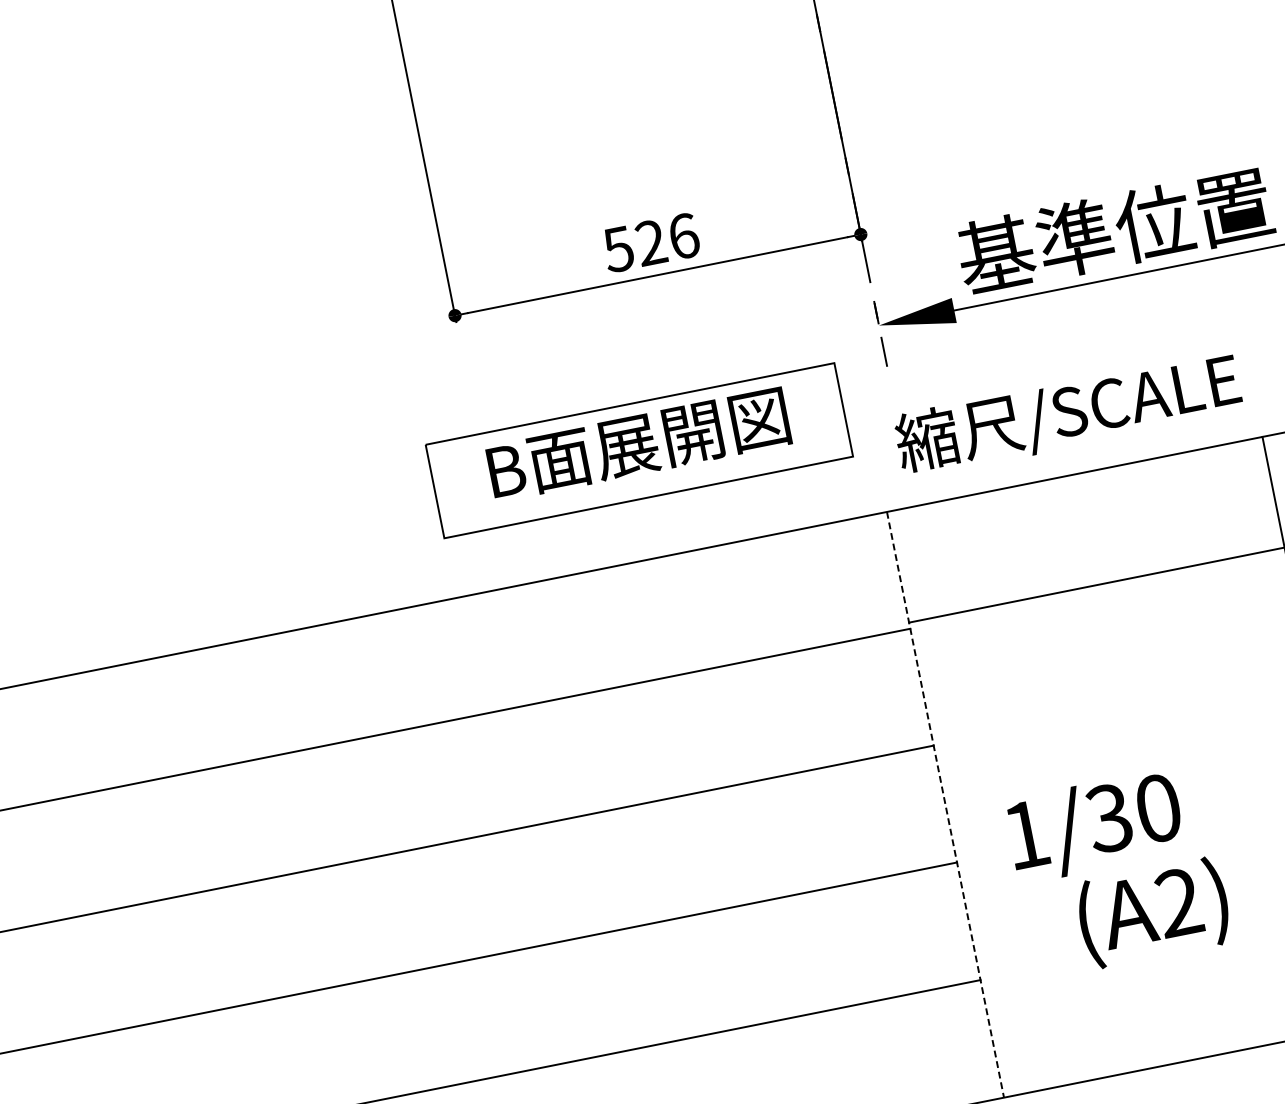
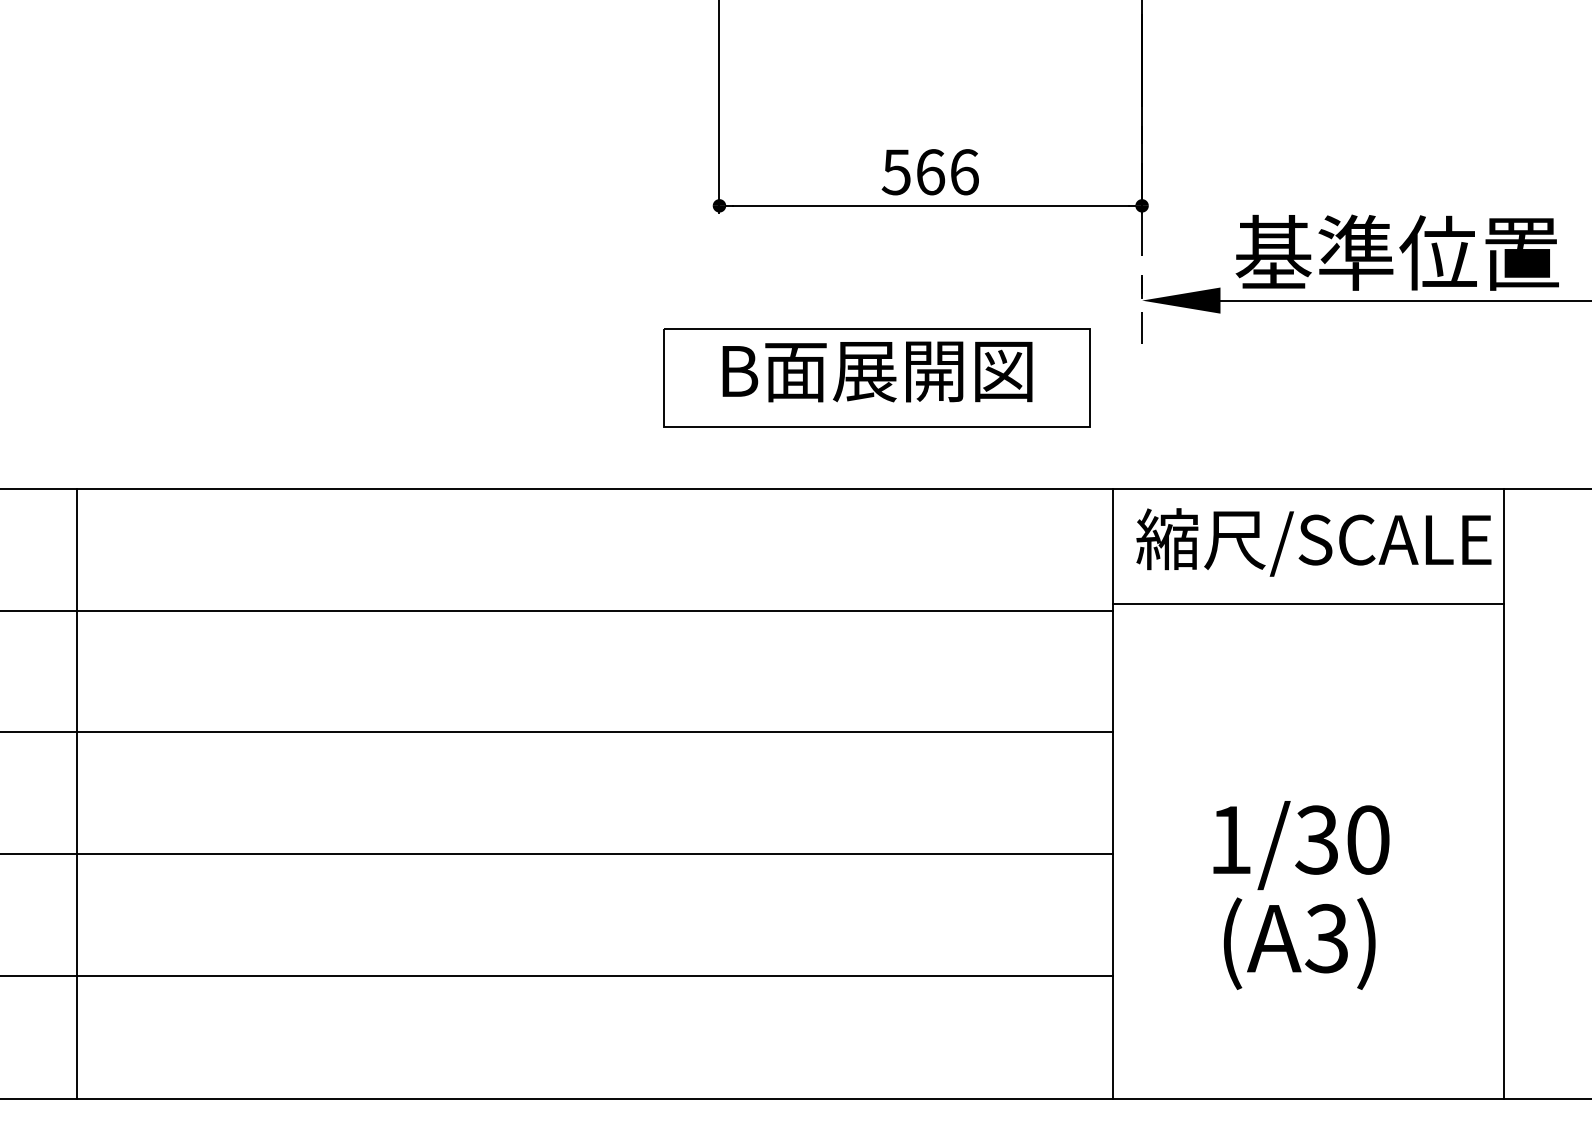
text: (651, 243) -> (930, 172), 526 -> 566
text: (1067, 414) -> (1313, 542), moved
line: (945, 804) -> (1112, 793), dashed -> solid
text: (1095, 826) -> (1301, 845), moved
text: (1178, 902) -> (1326, 938), (A2) -> (A3)

